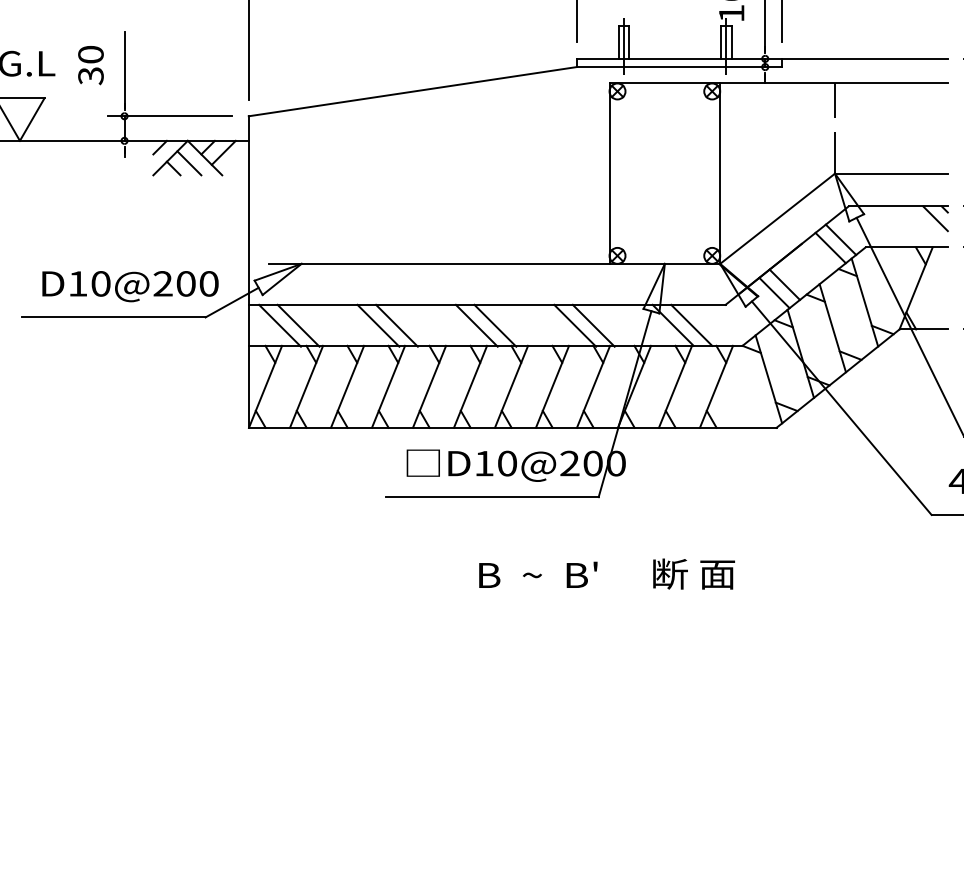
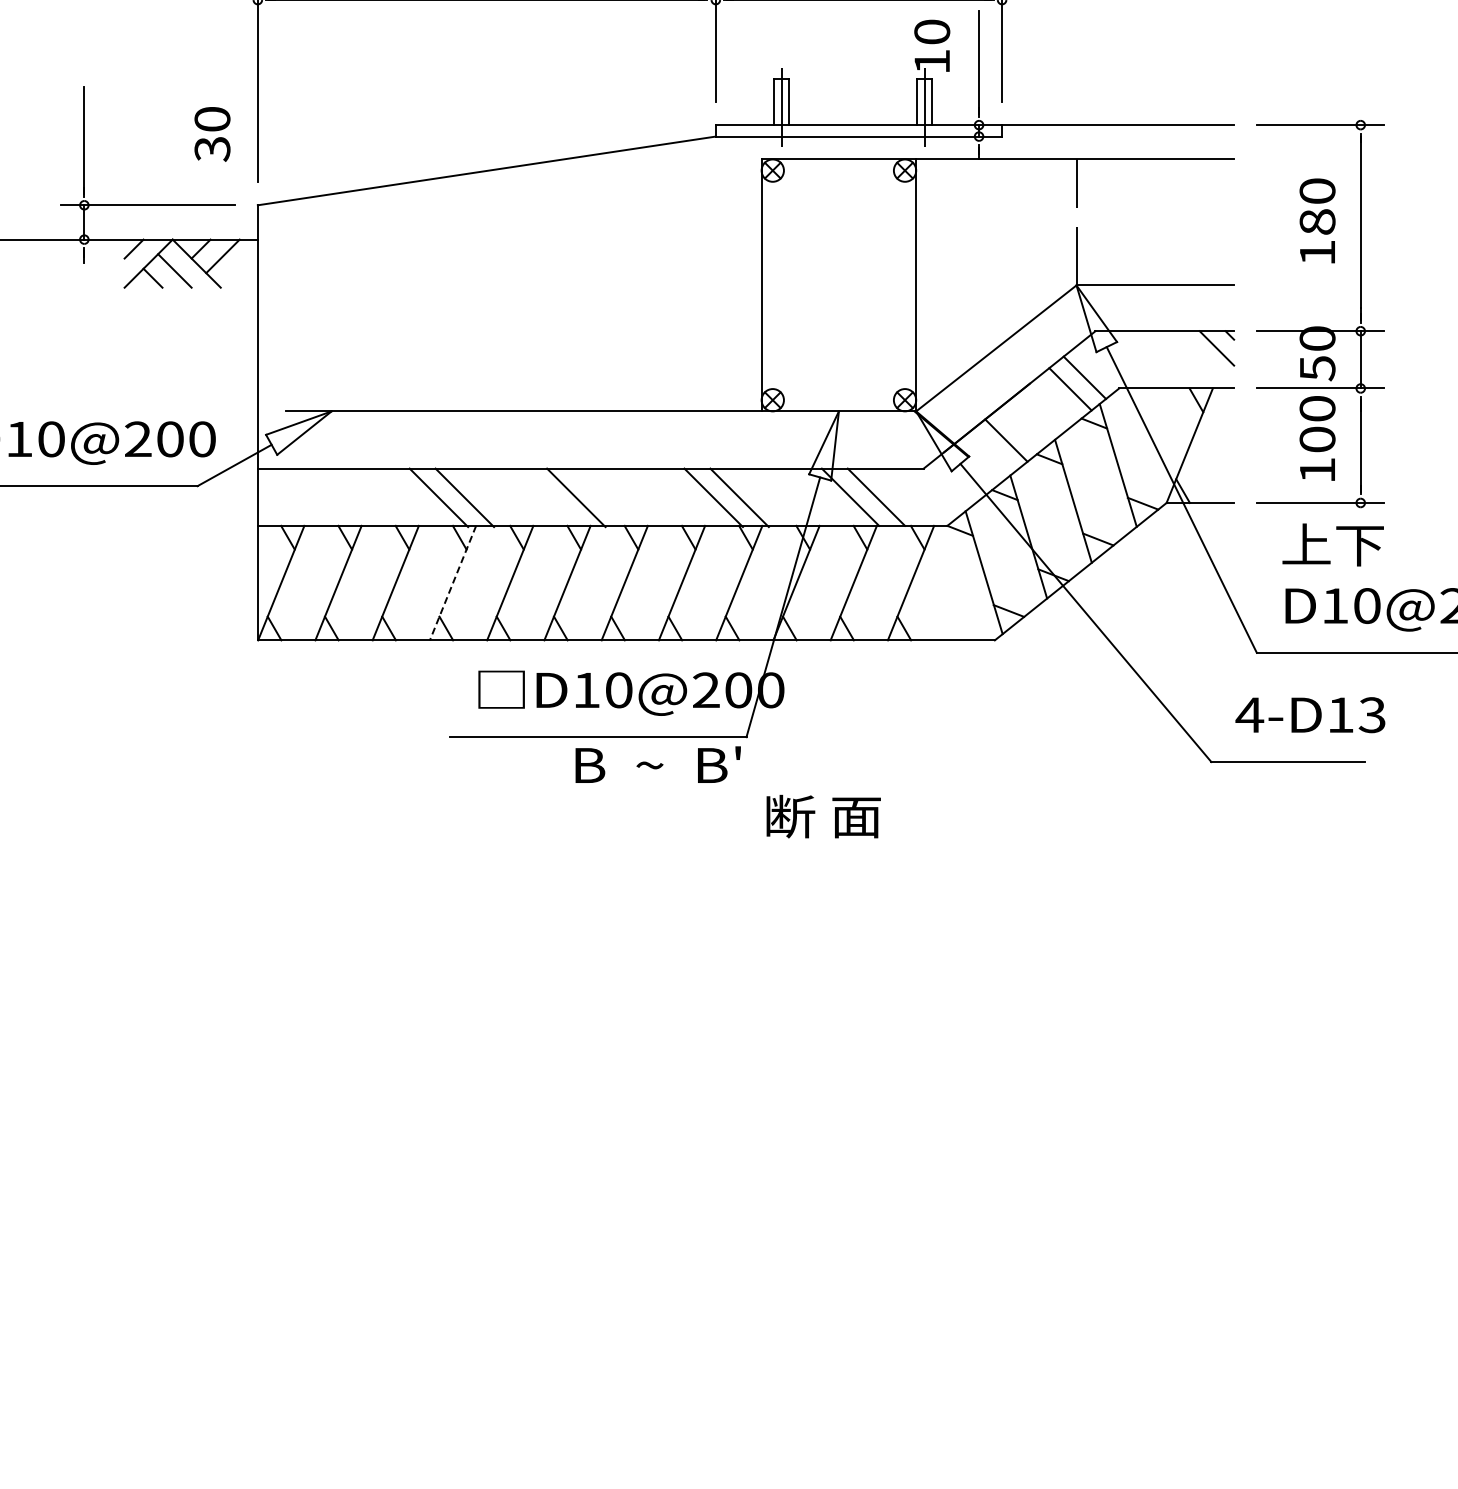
text: (90, 65) -> (212, 134), moved
line: (774, 292) -> (991, 451), removed
line: (280, 325) -> (301, 497), removed
line: (298, 325) -> (327, 497), removed
line: (495, 325) -> (602, 497), removed
line: (388, 387) -> (453, 583), solid -> dashed
text: (537, 574) -> (657, 764), moved
text: (693, 574) -> (823, 816), moved

